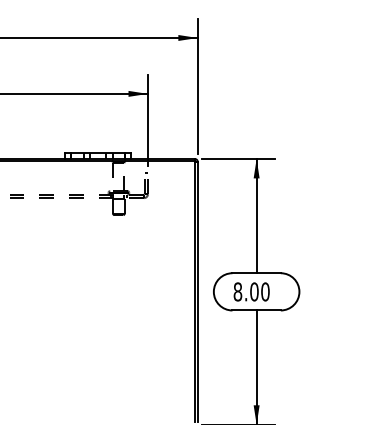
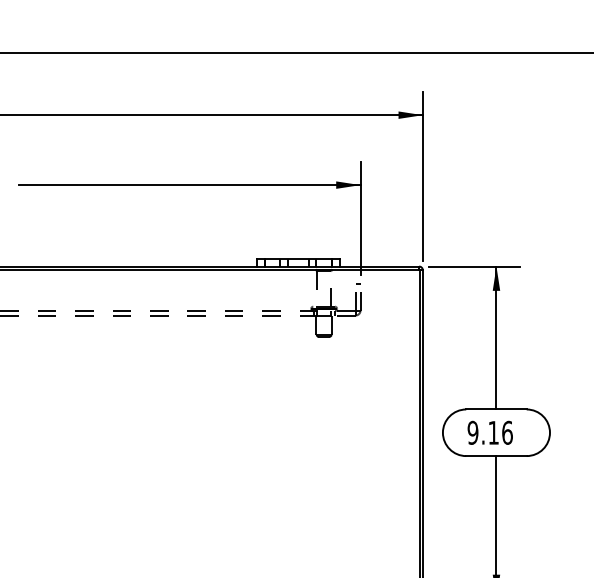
text: (251, 291) -> (489, 432), 8.00 -> 9.16

